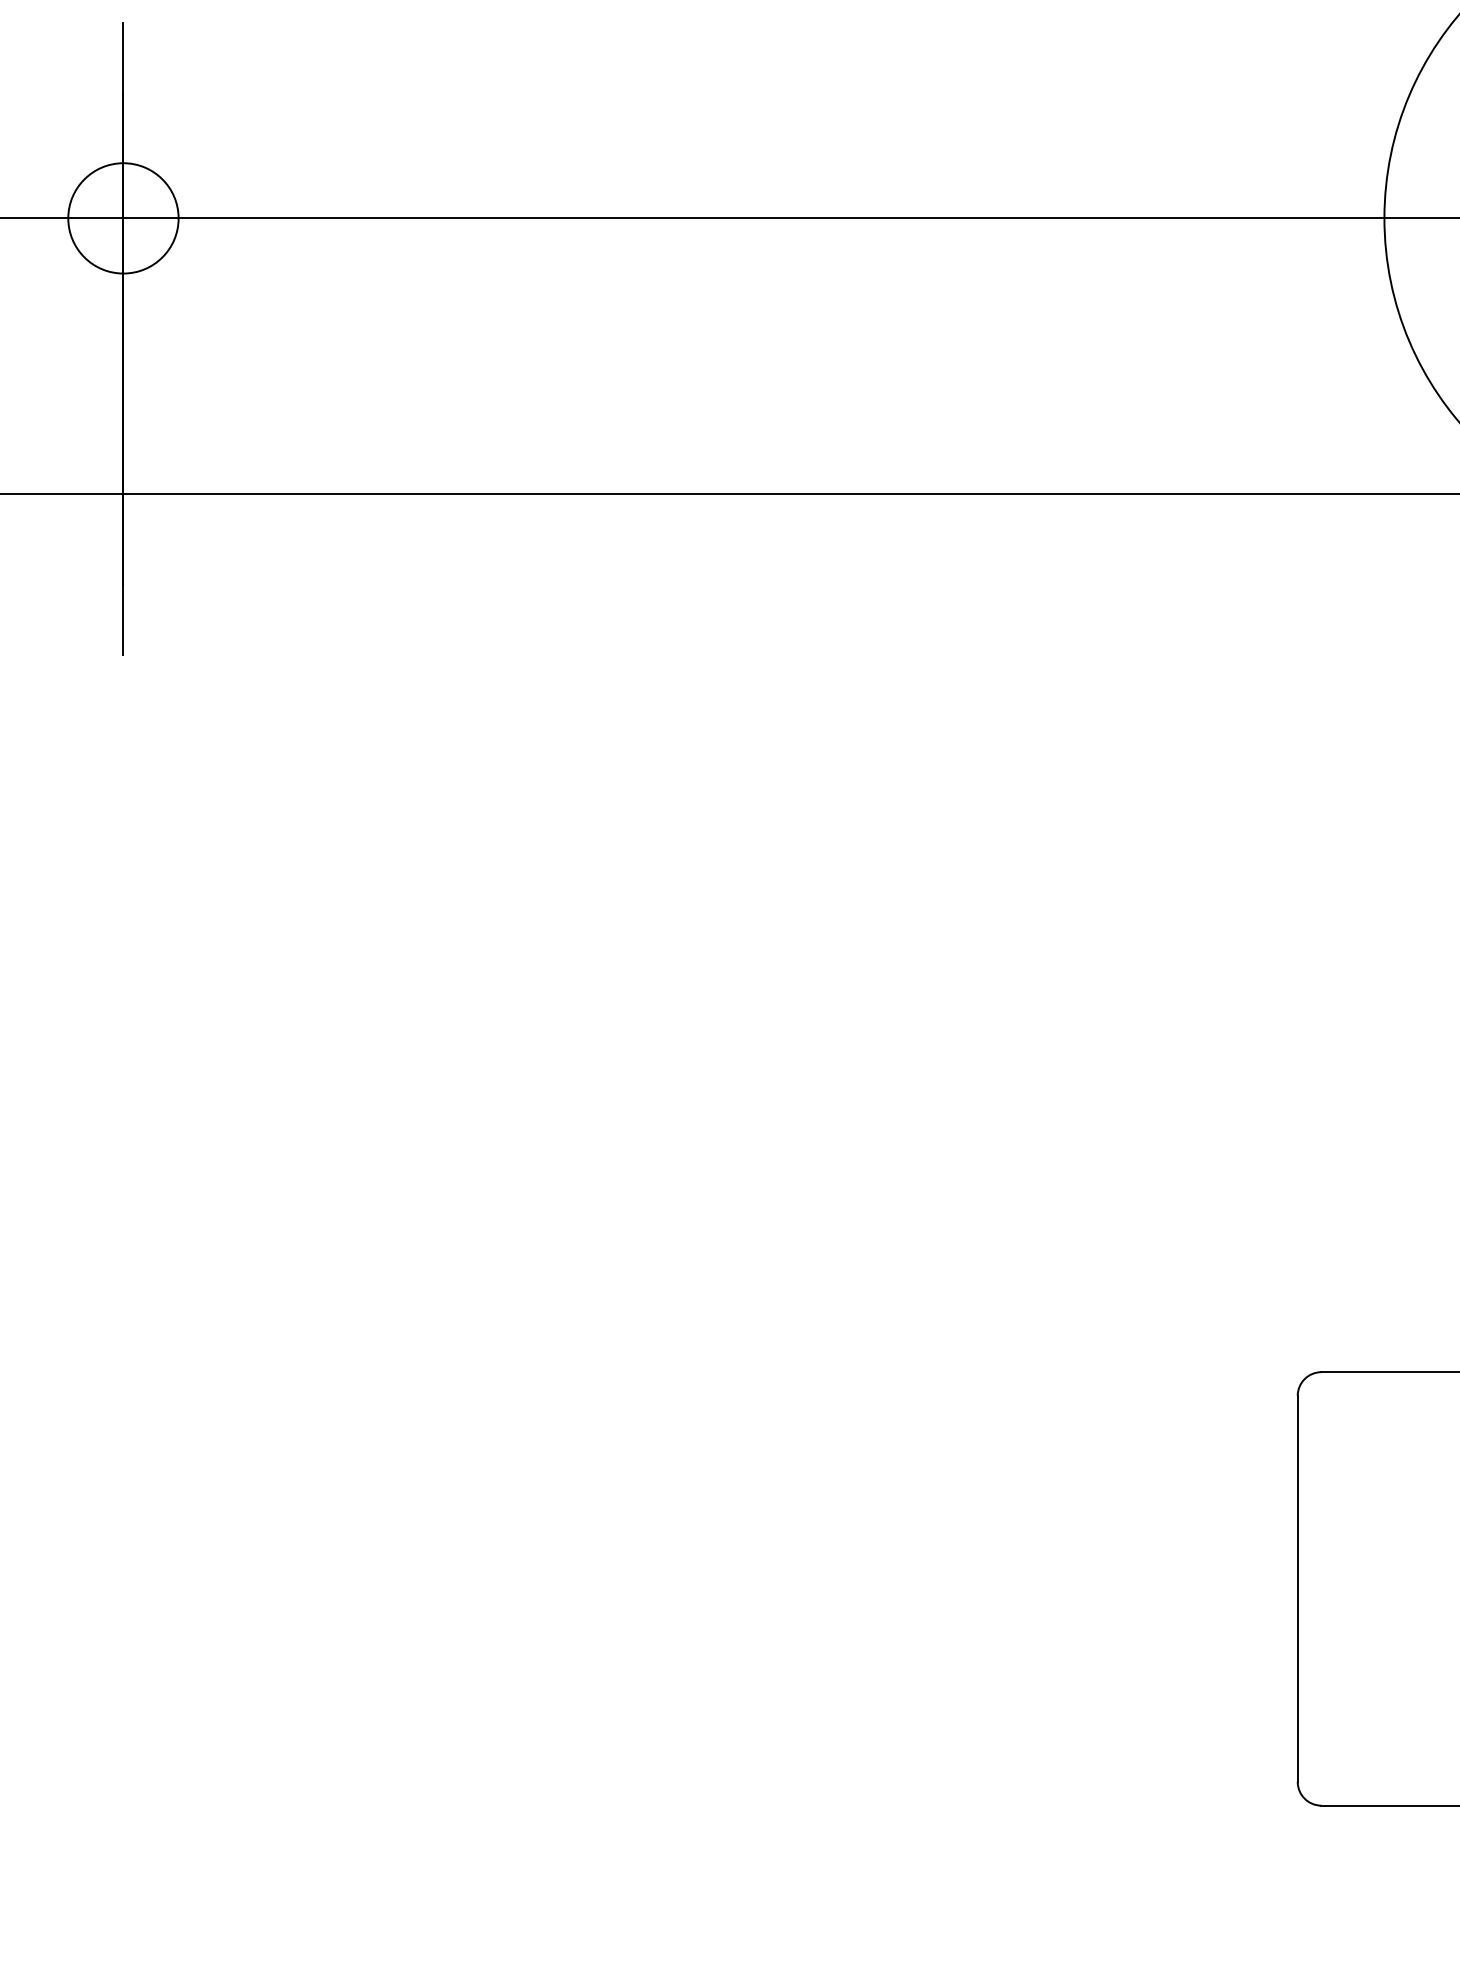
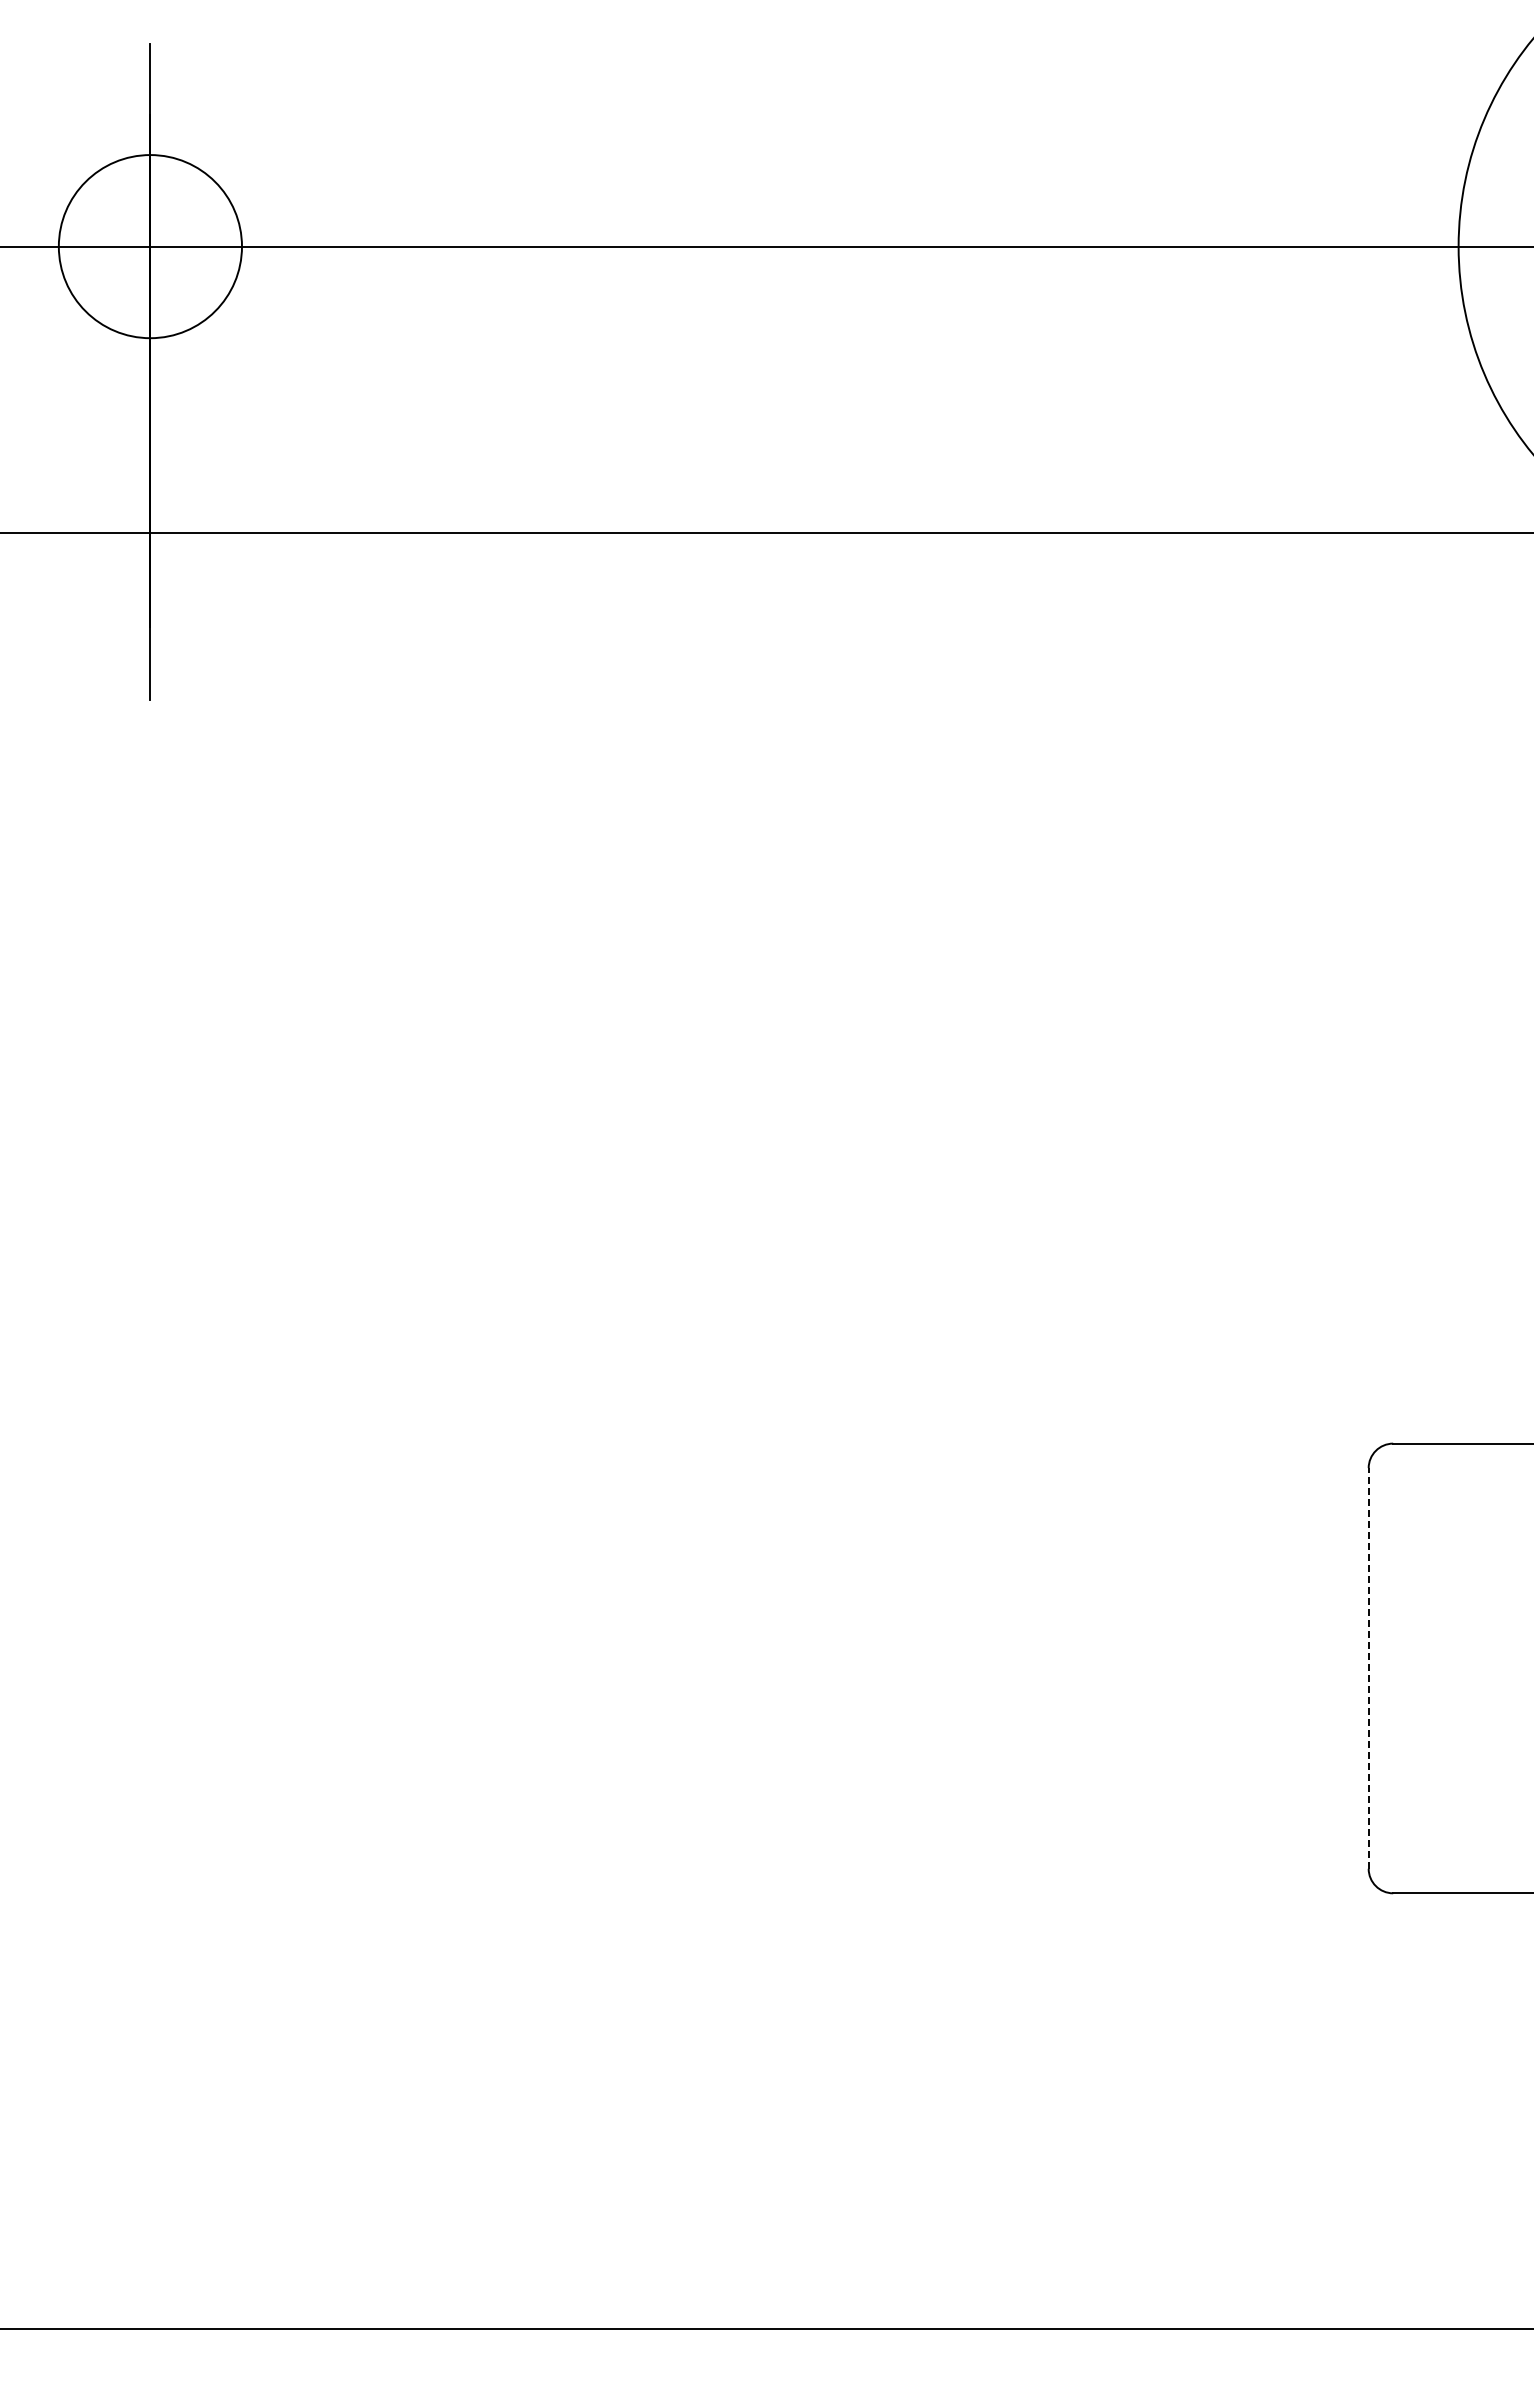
circle: (123, 218) -> (150, 246), size x1.6
line: (1297, 1587) -> (1368, 1667), solid -> dashed

